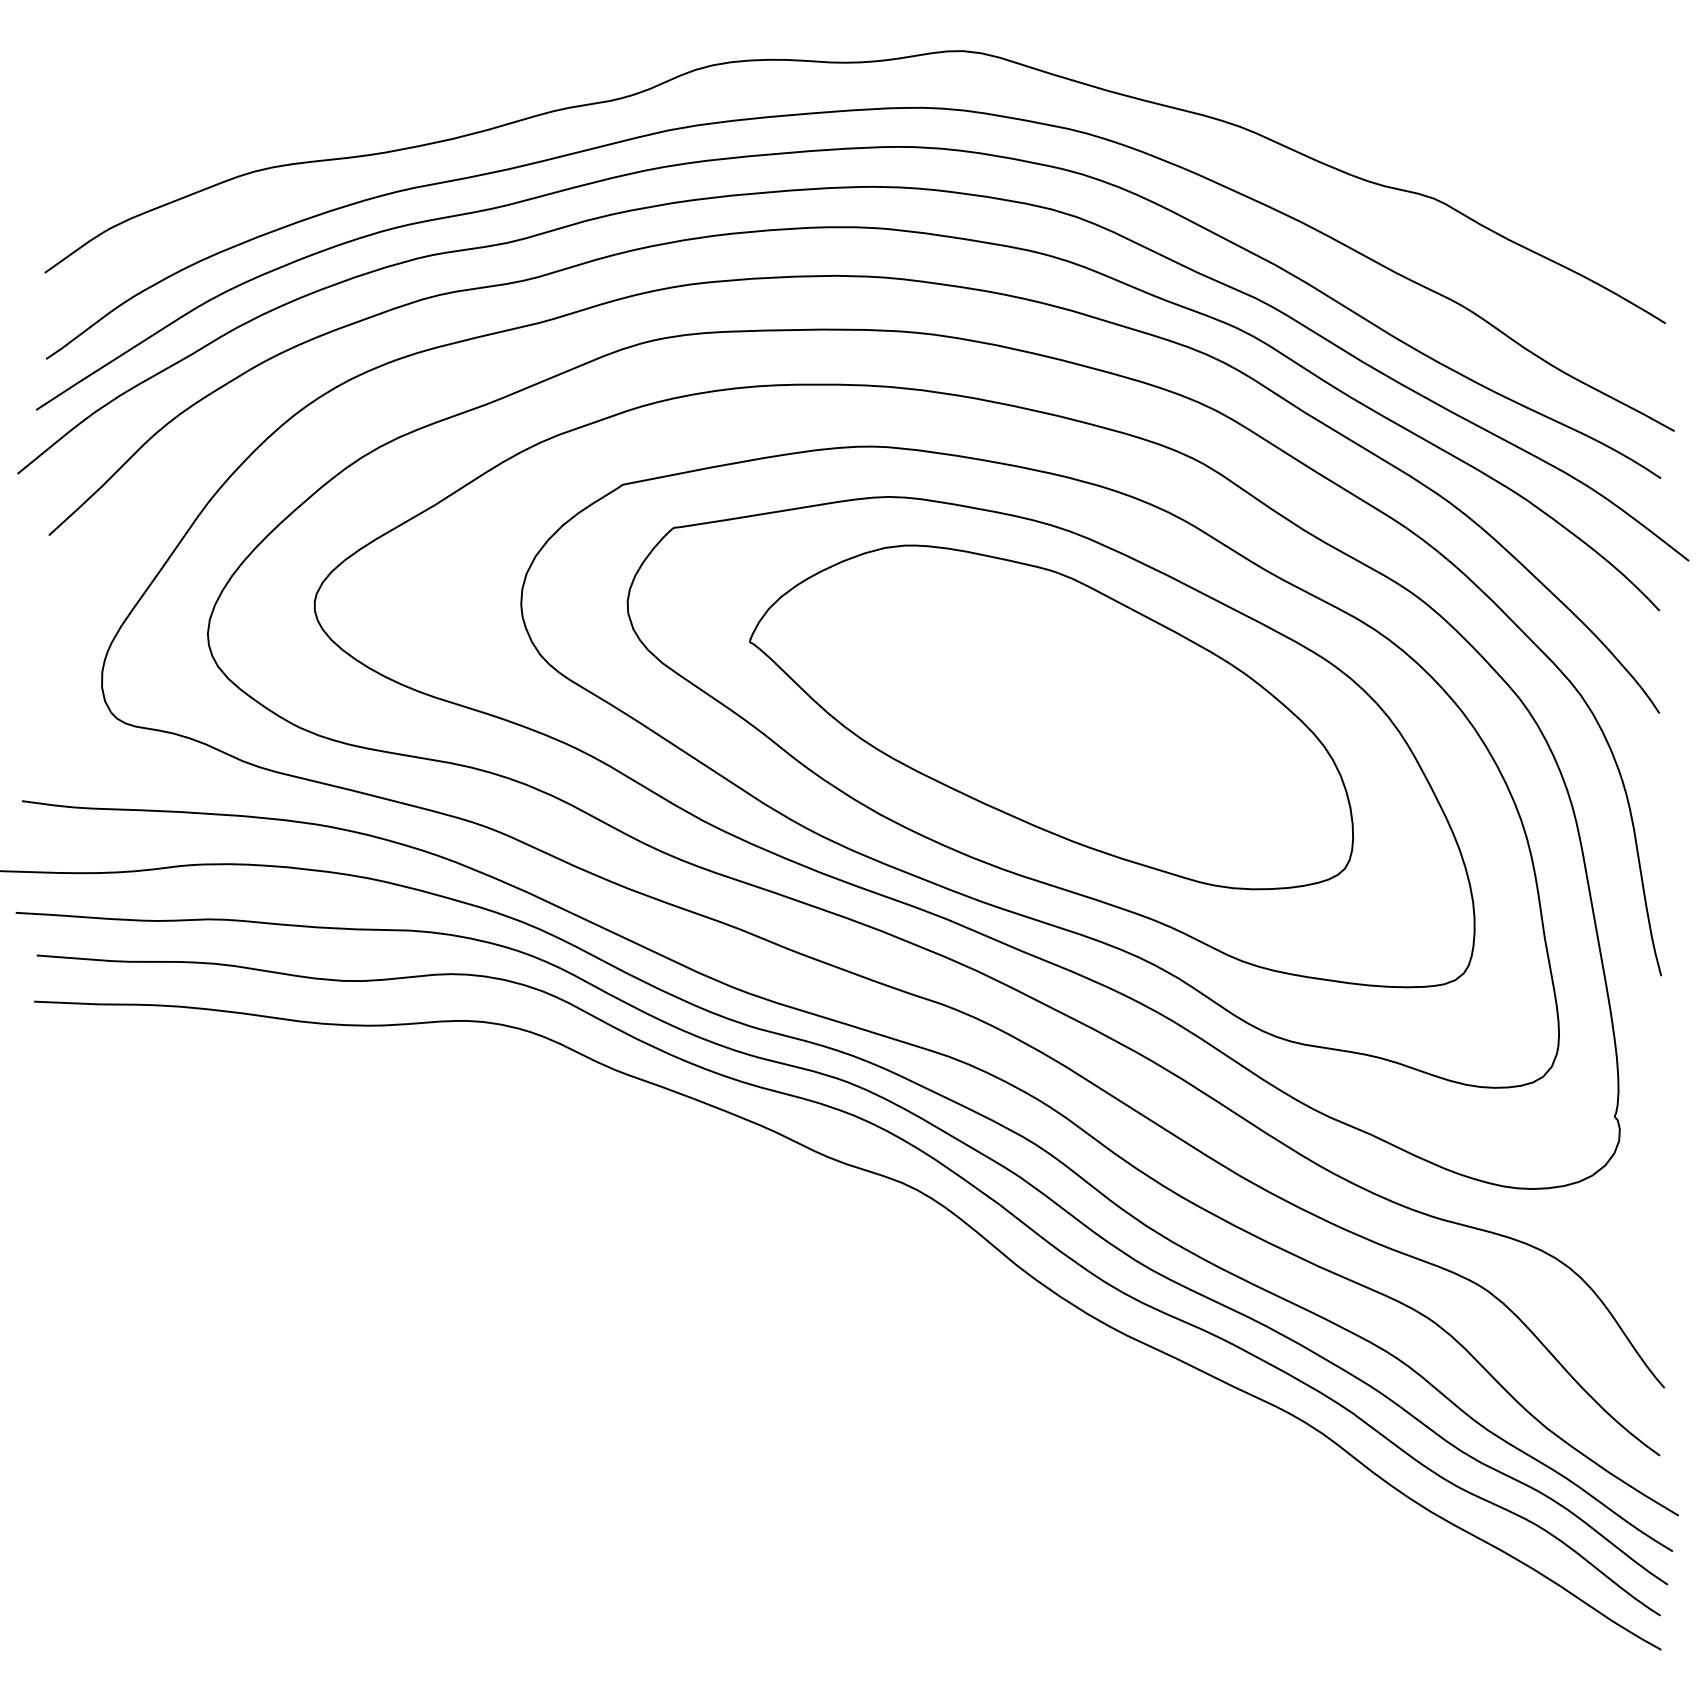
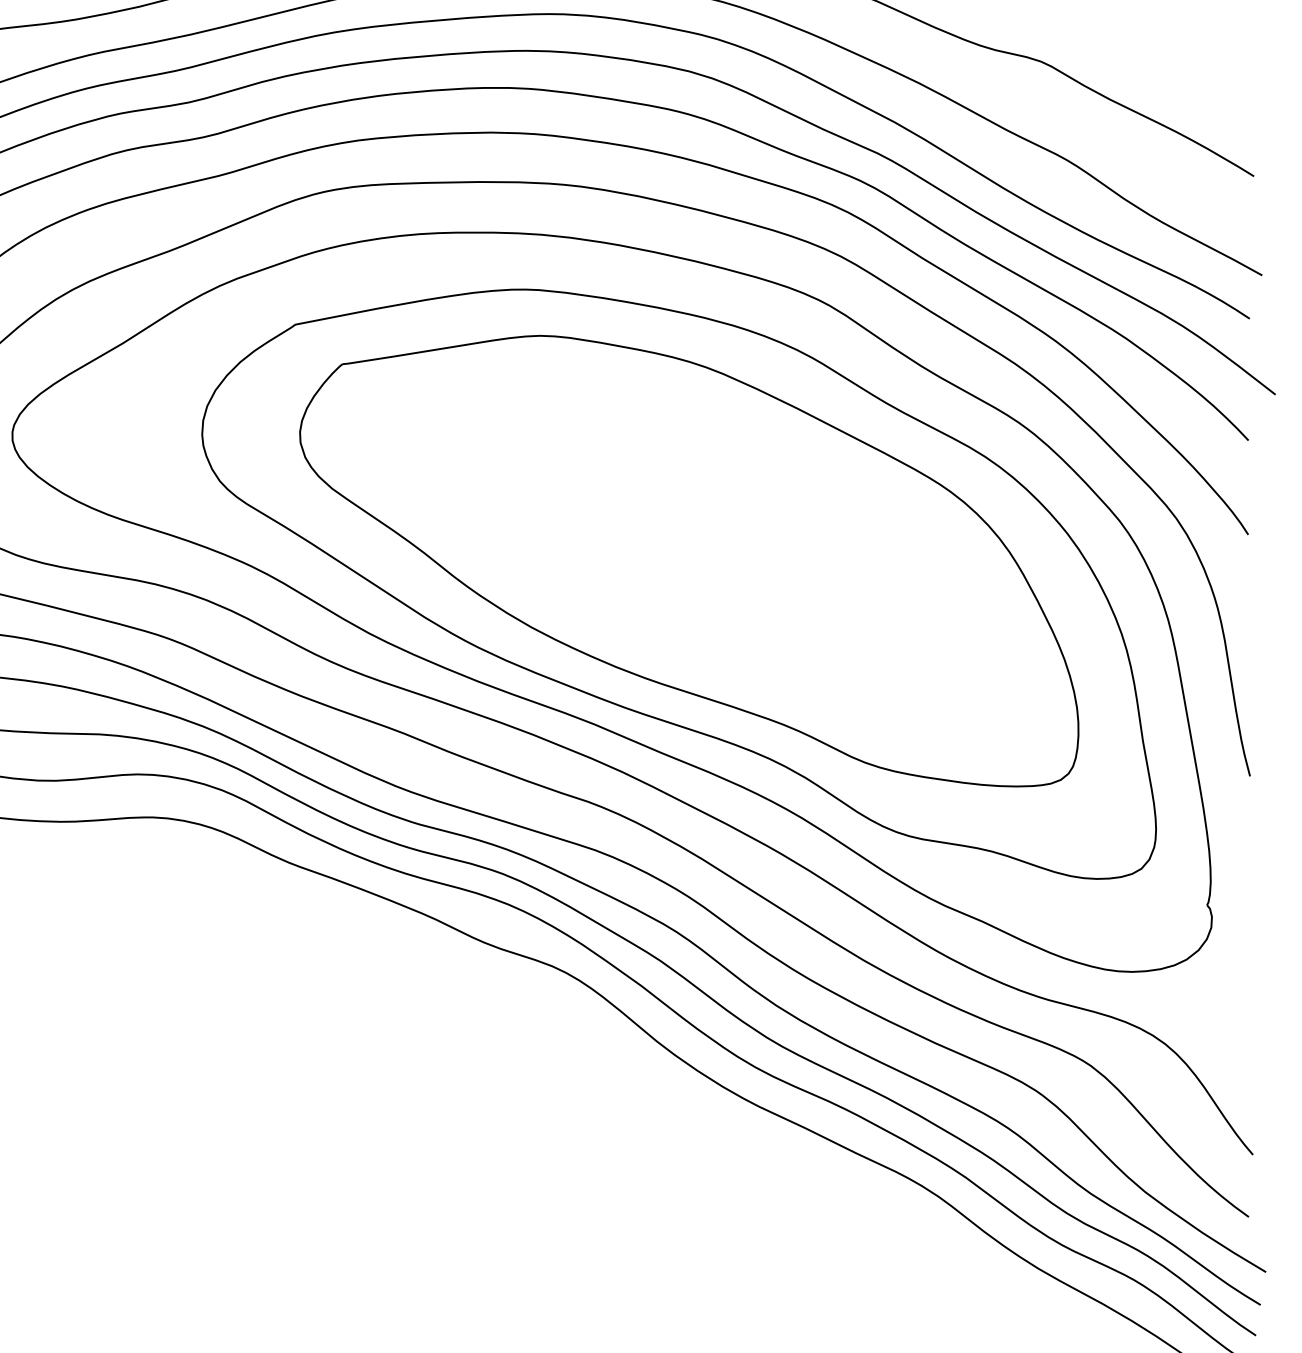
part: (1051, 717) -> (689, 538), removed

